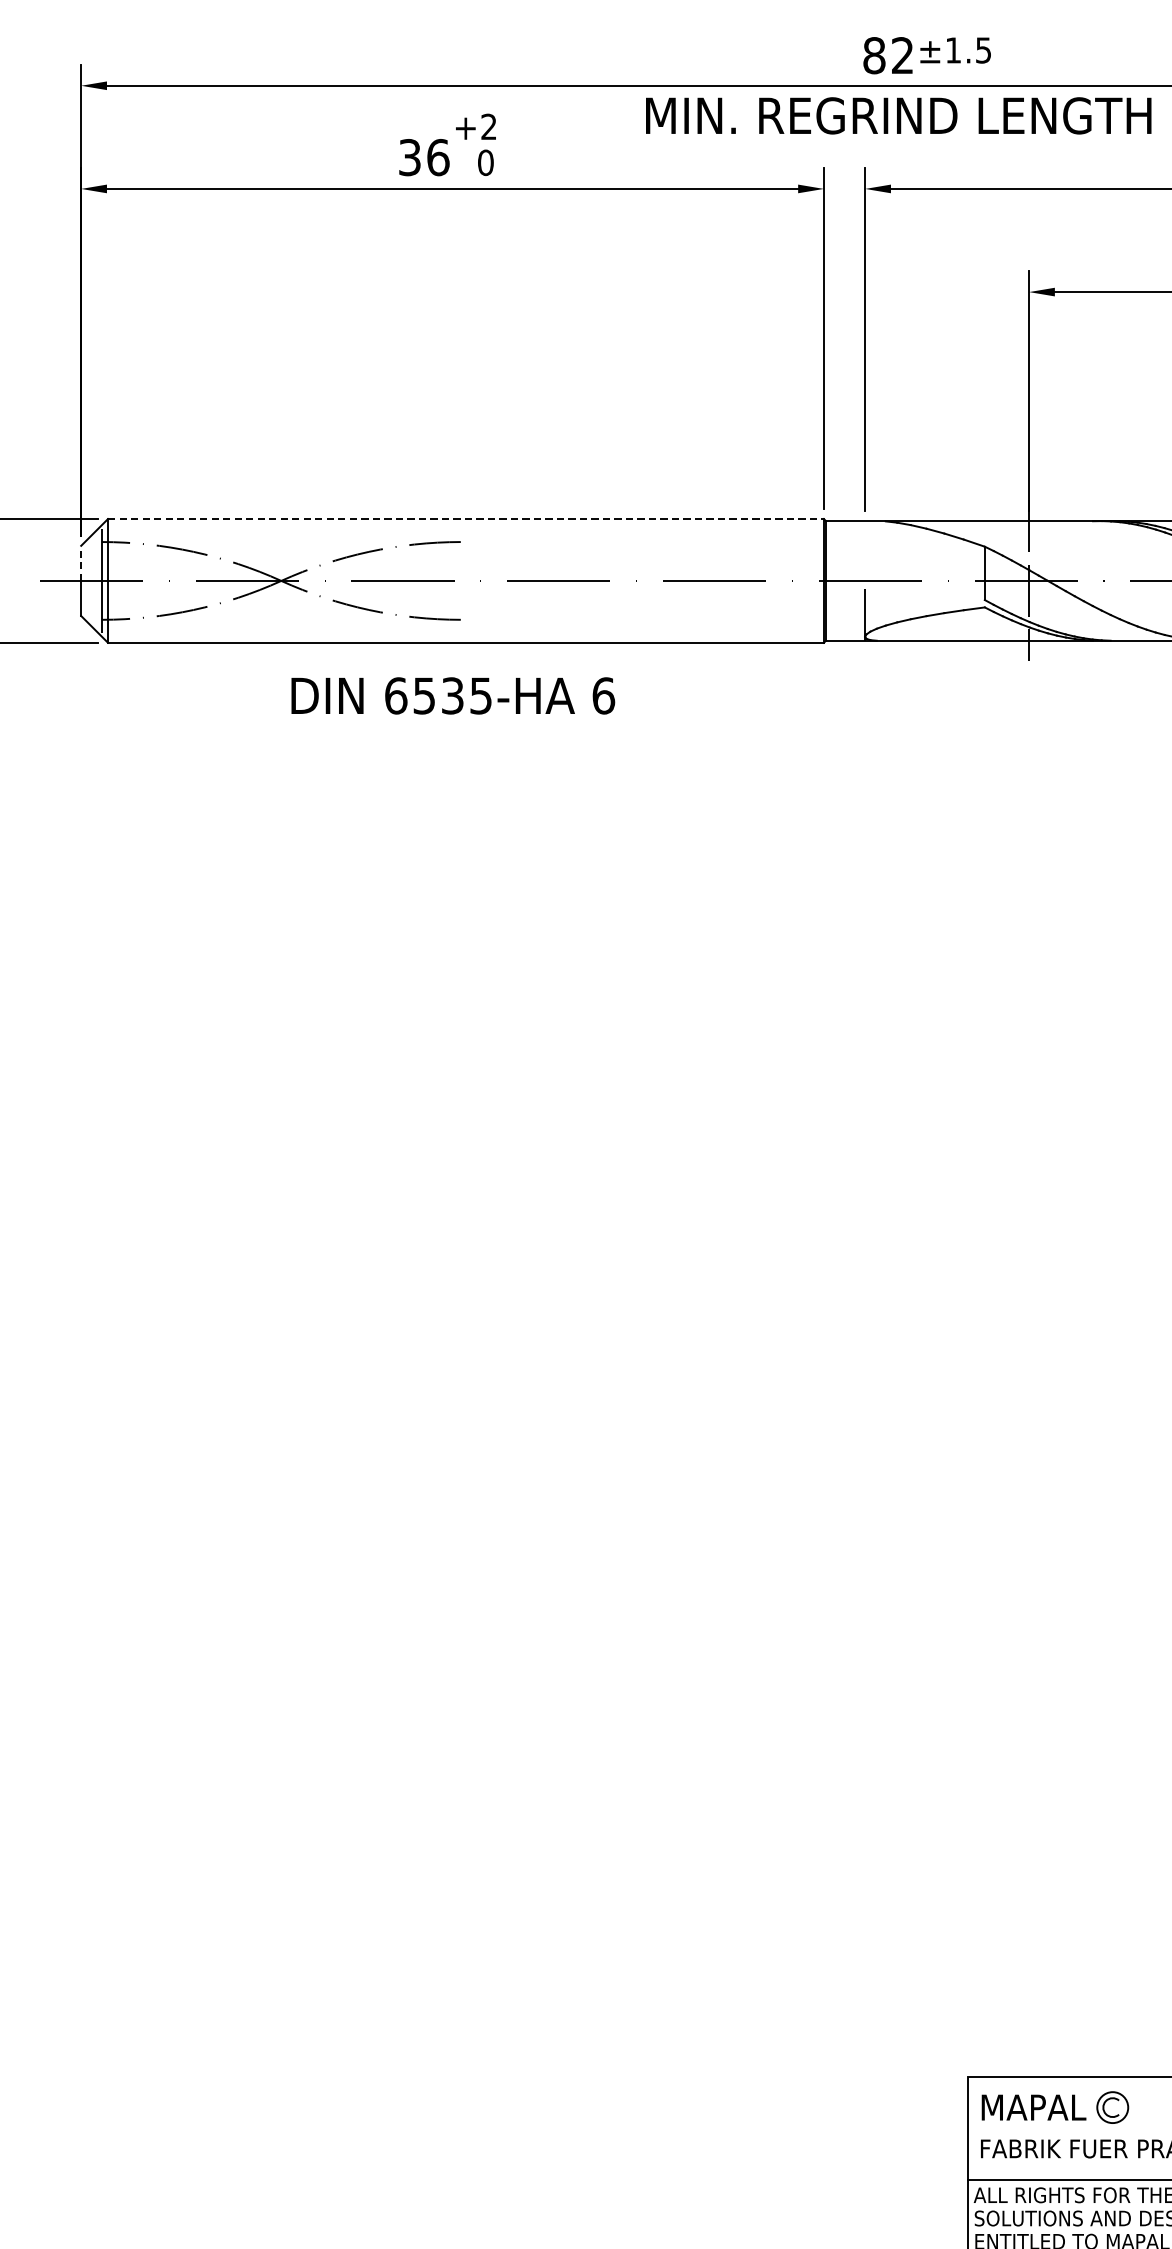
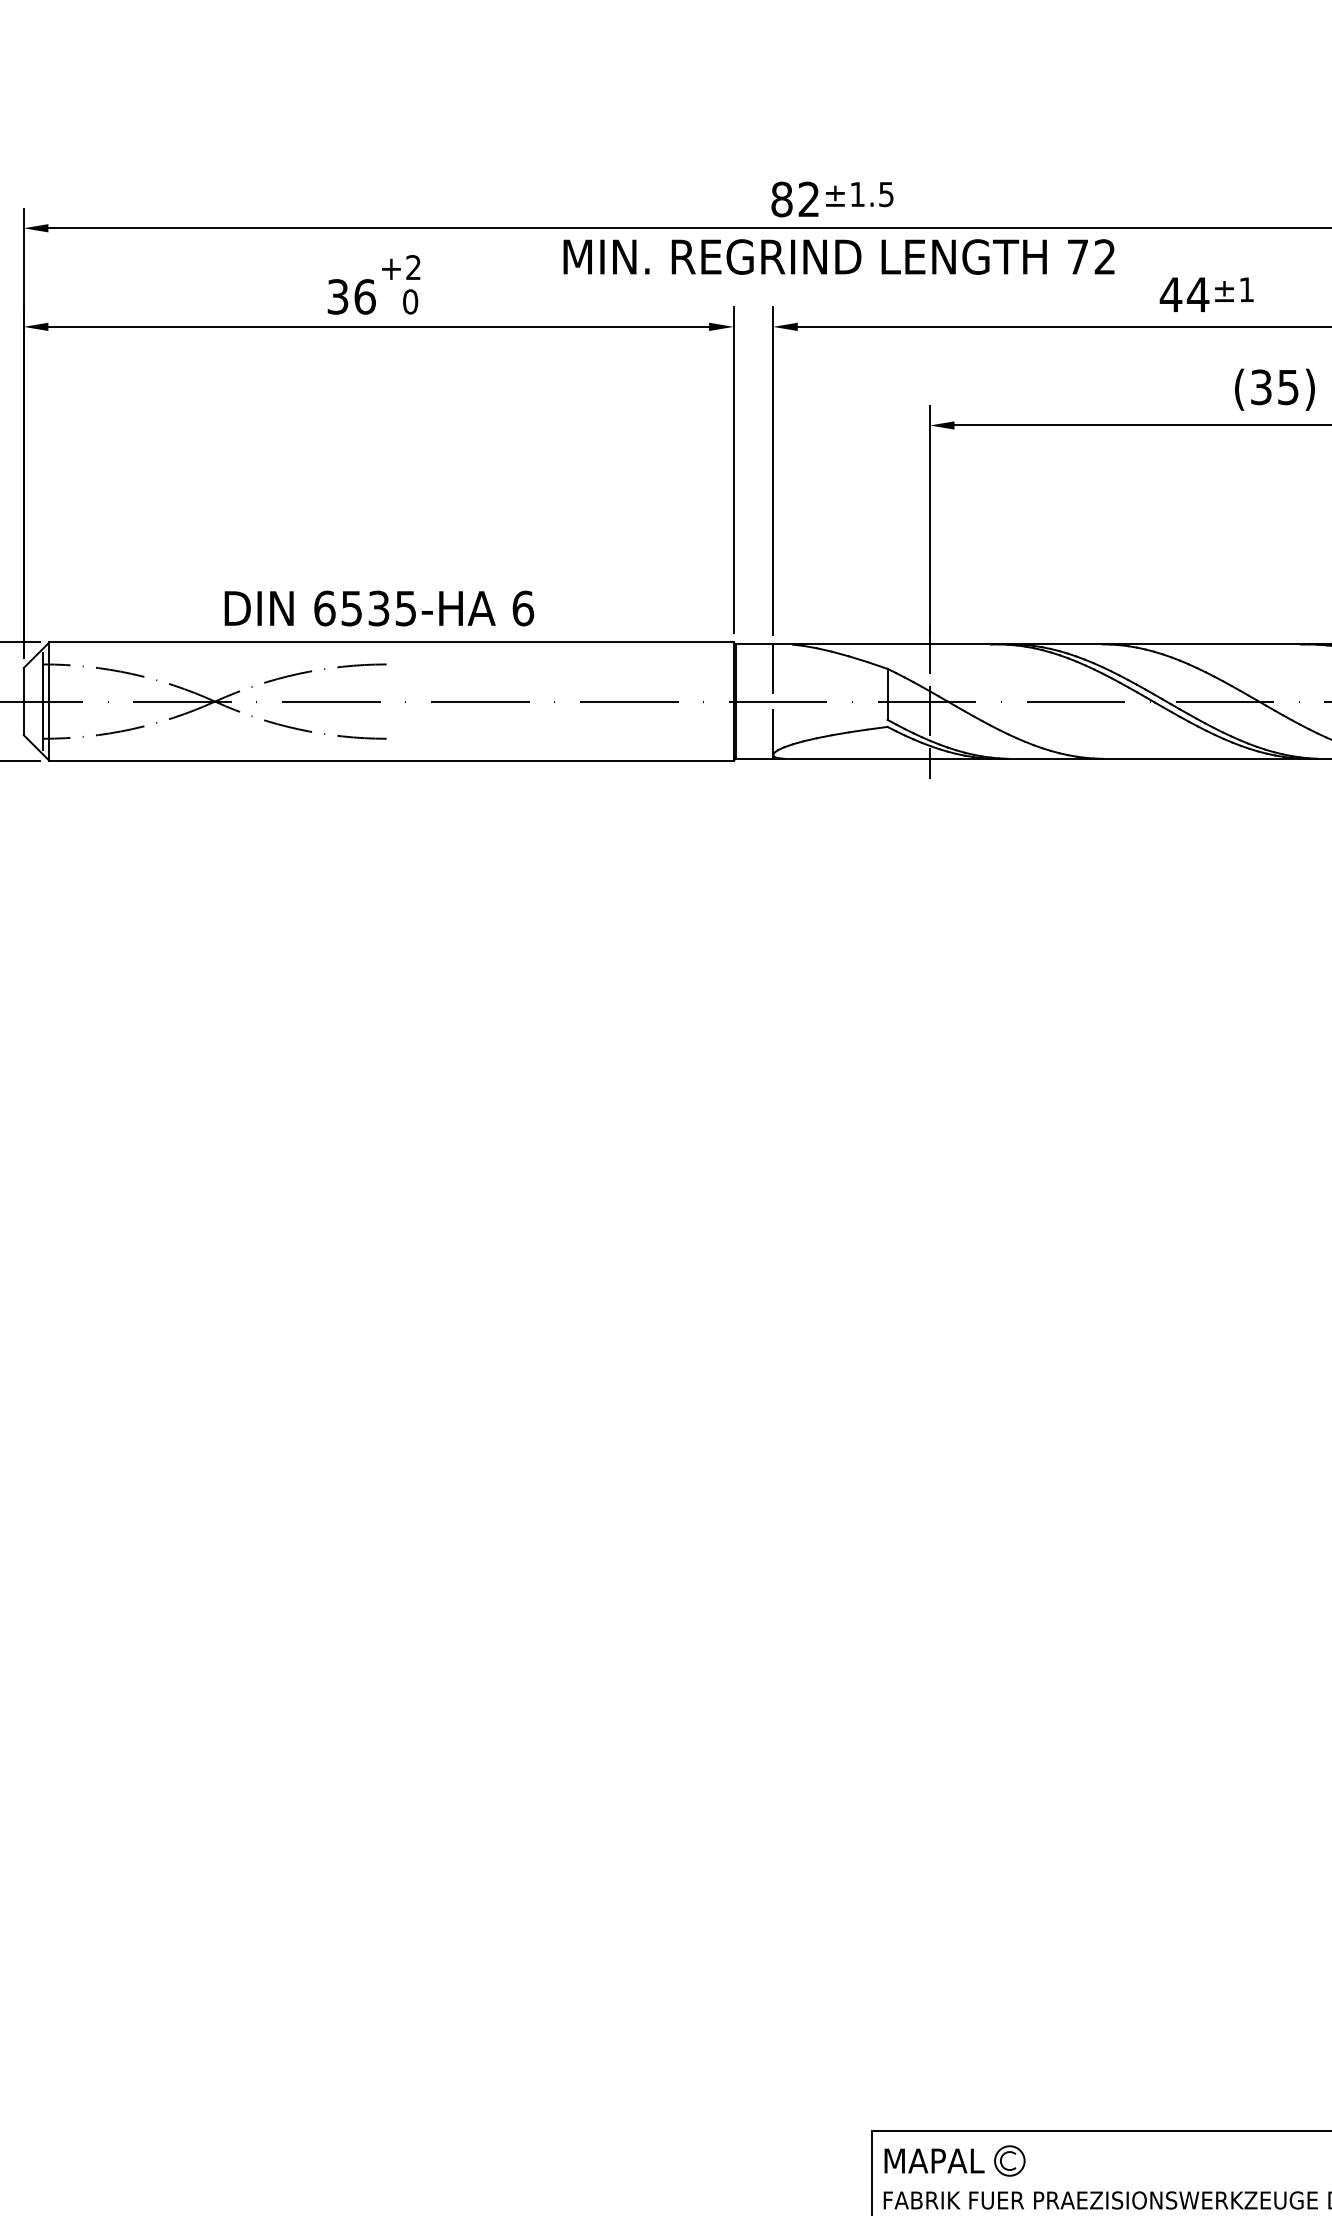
line: (466, 519) -> (392, 642), dashed -> solid
line: (865, 550) -> (773, 672), added
line: (80, 563) -> (23, 684), dashed -> solid
text: (453, 695) -> (379, 608), moved

